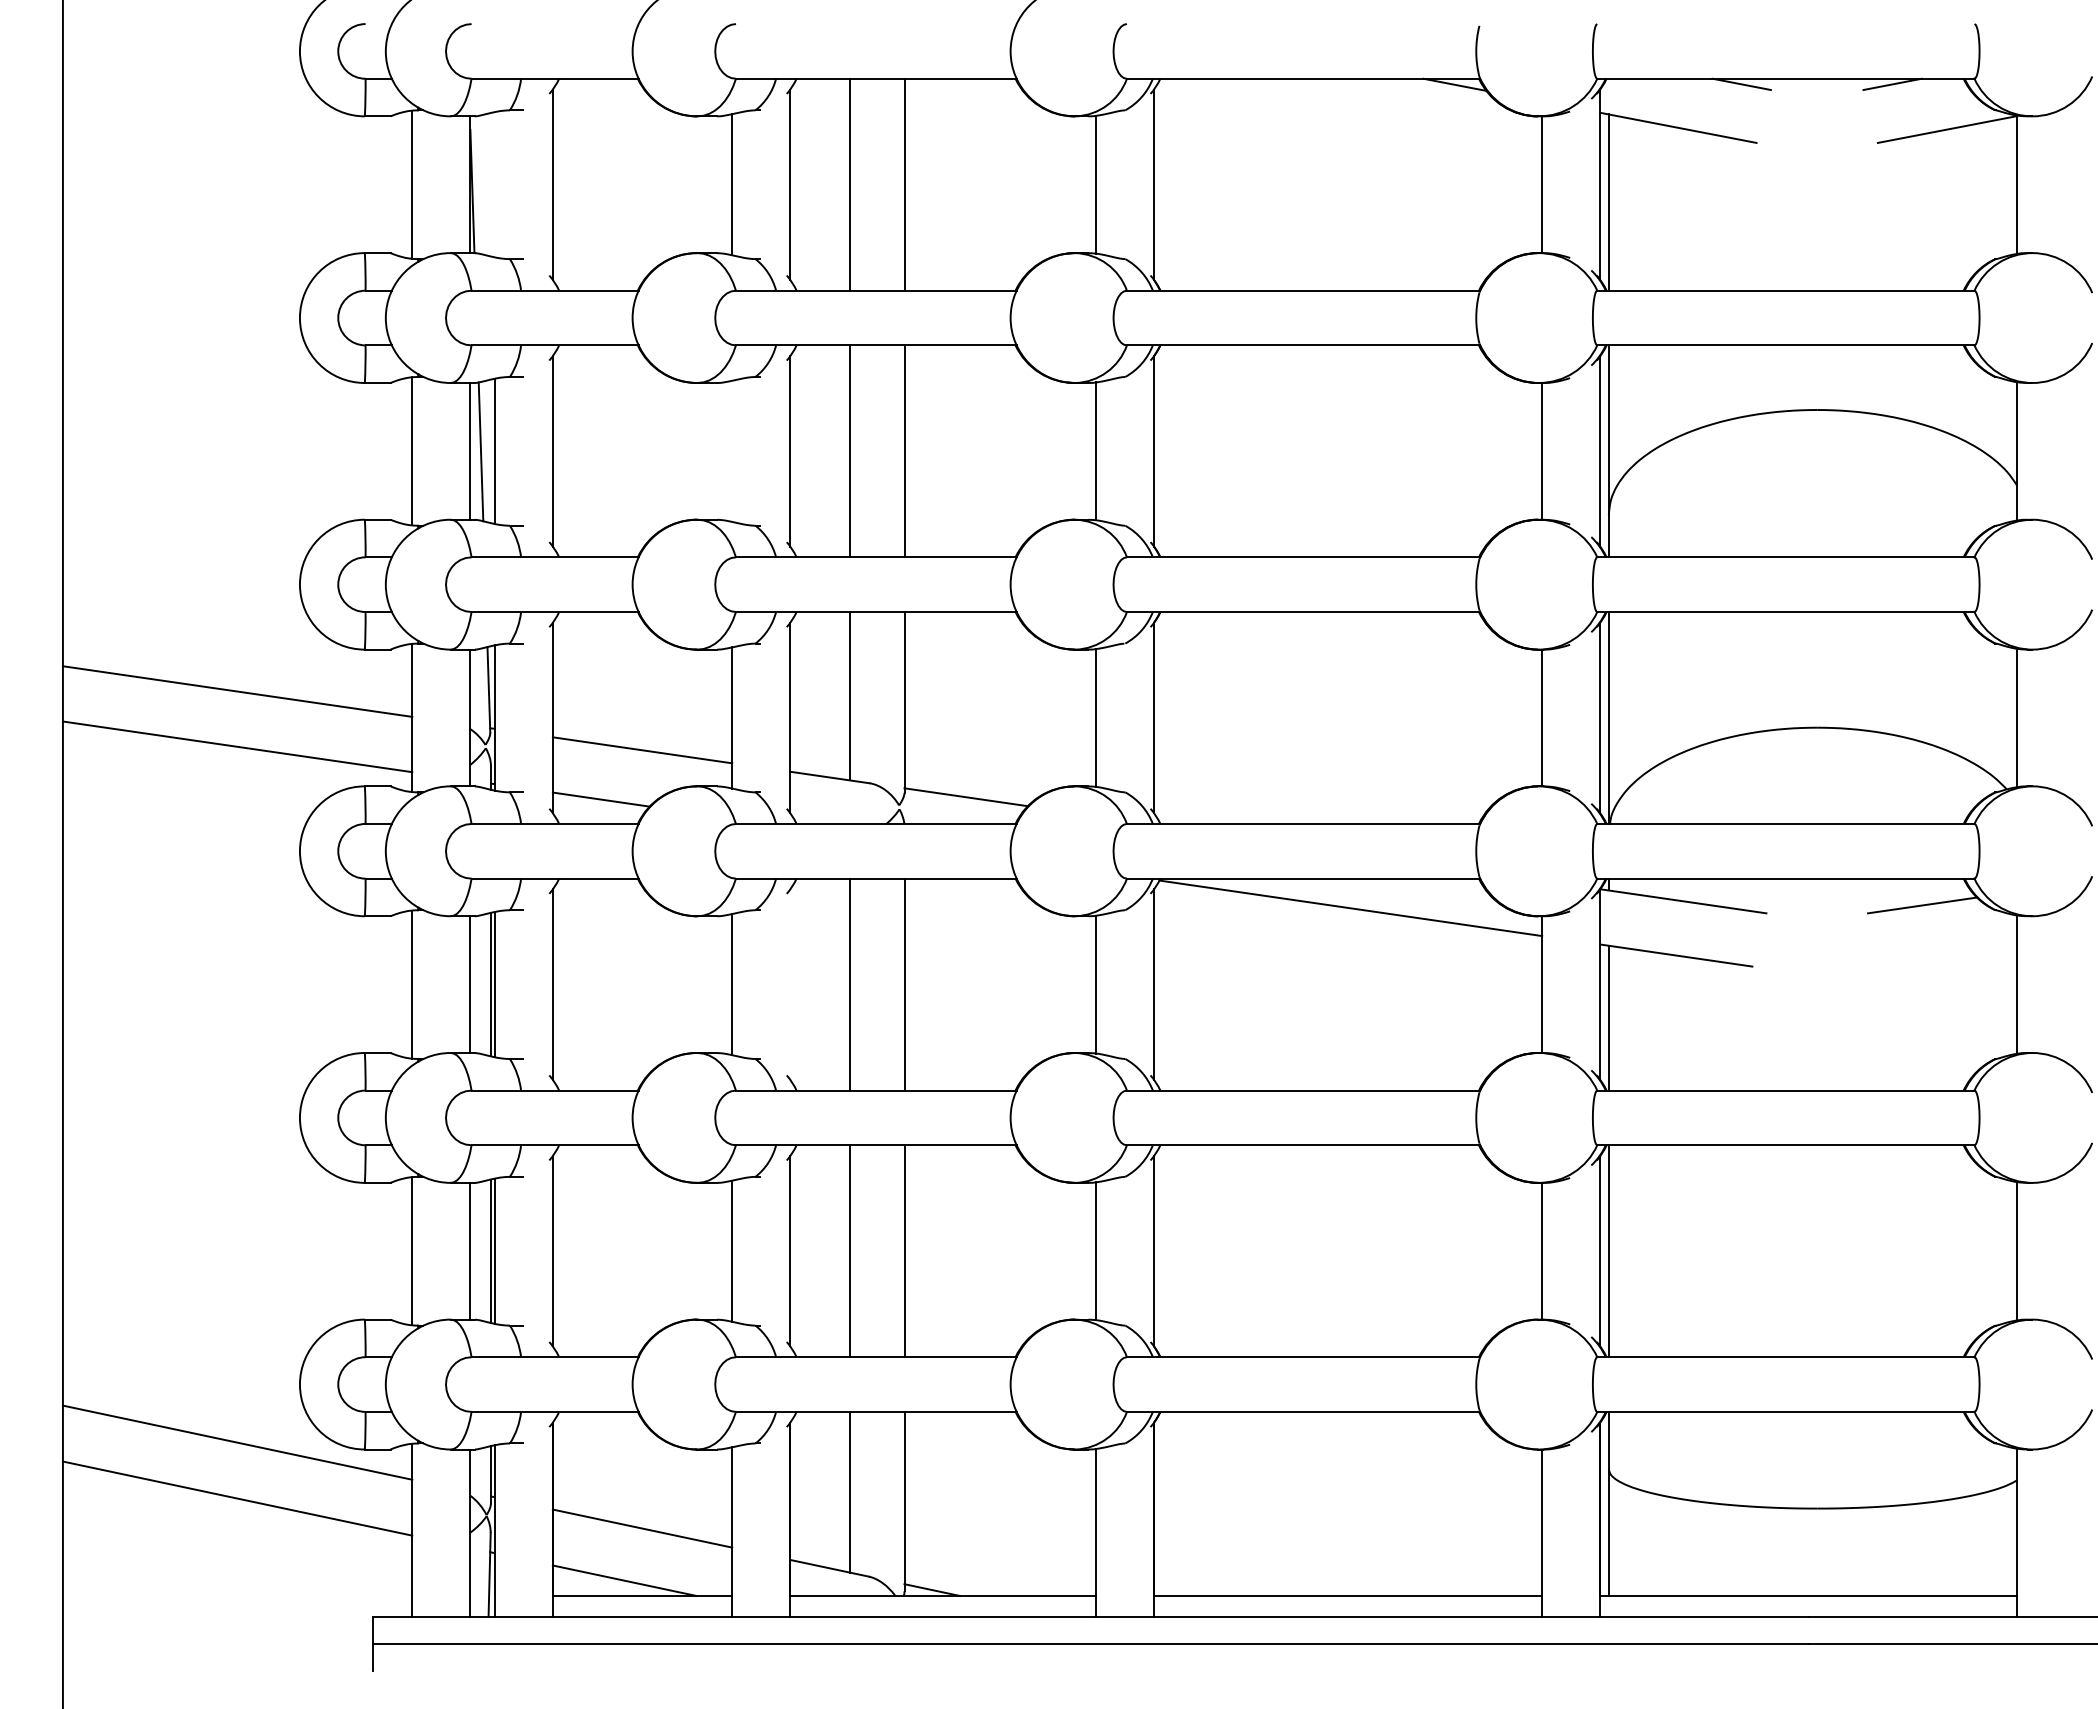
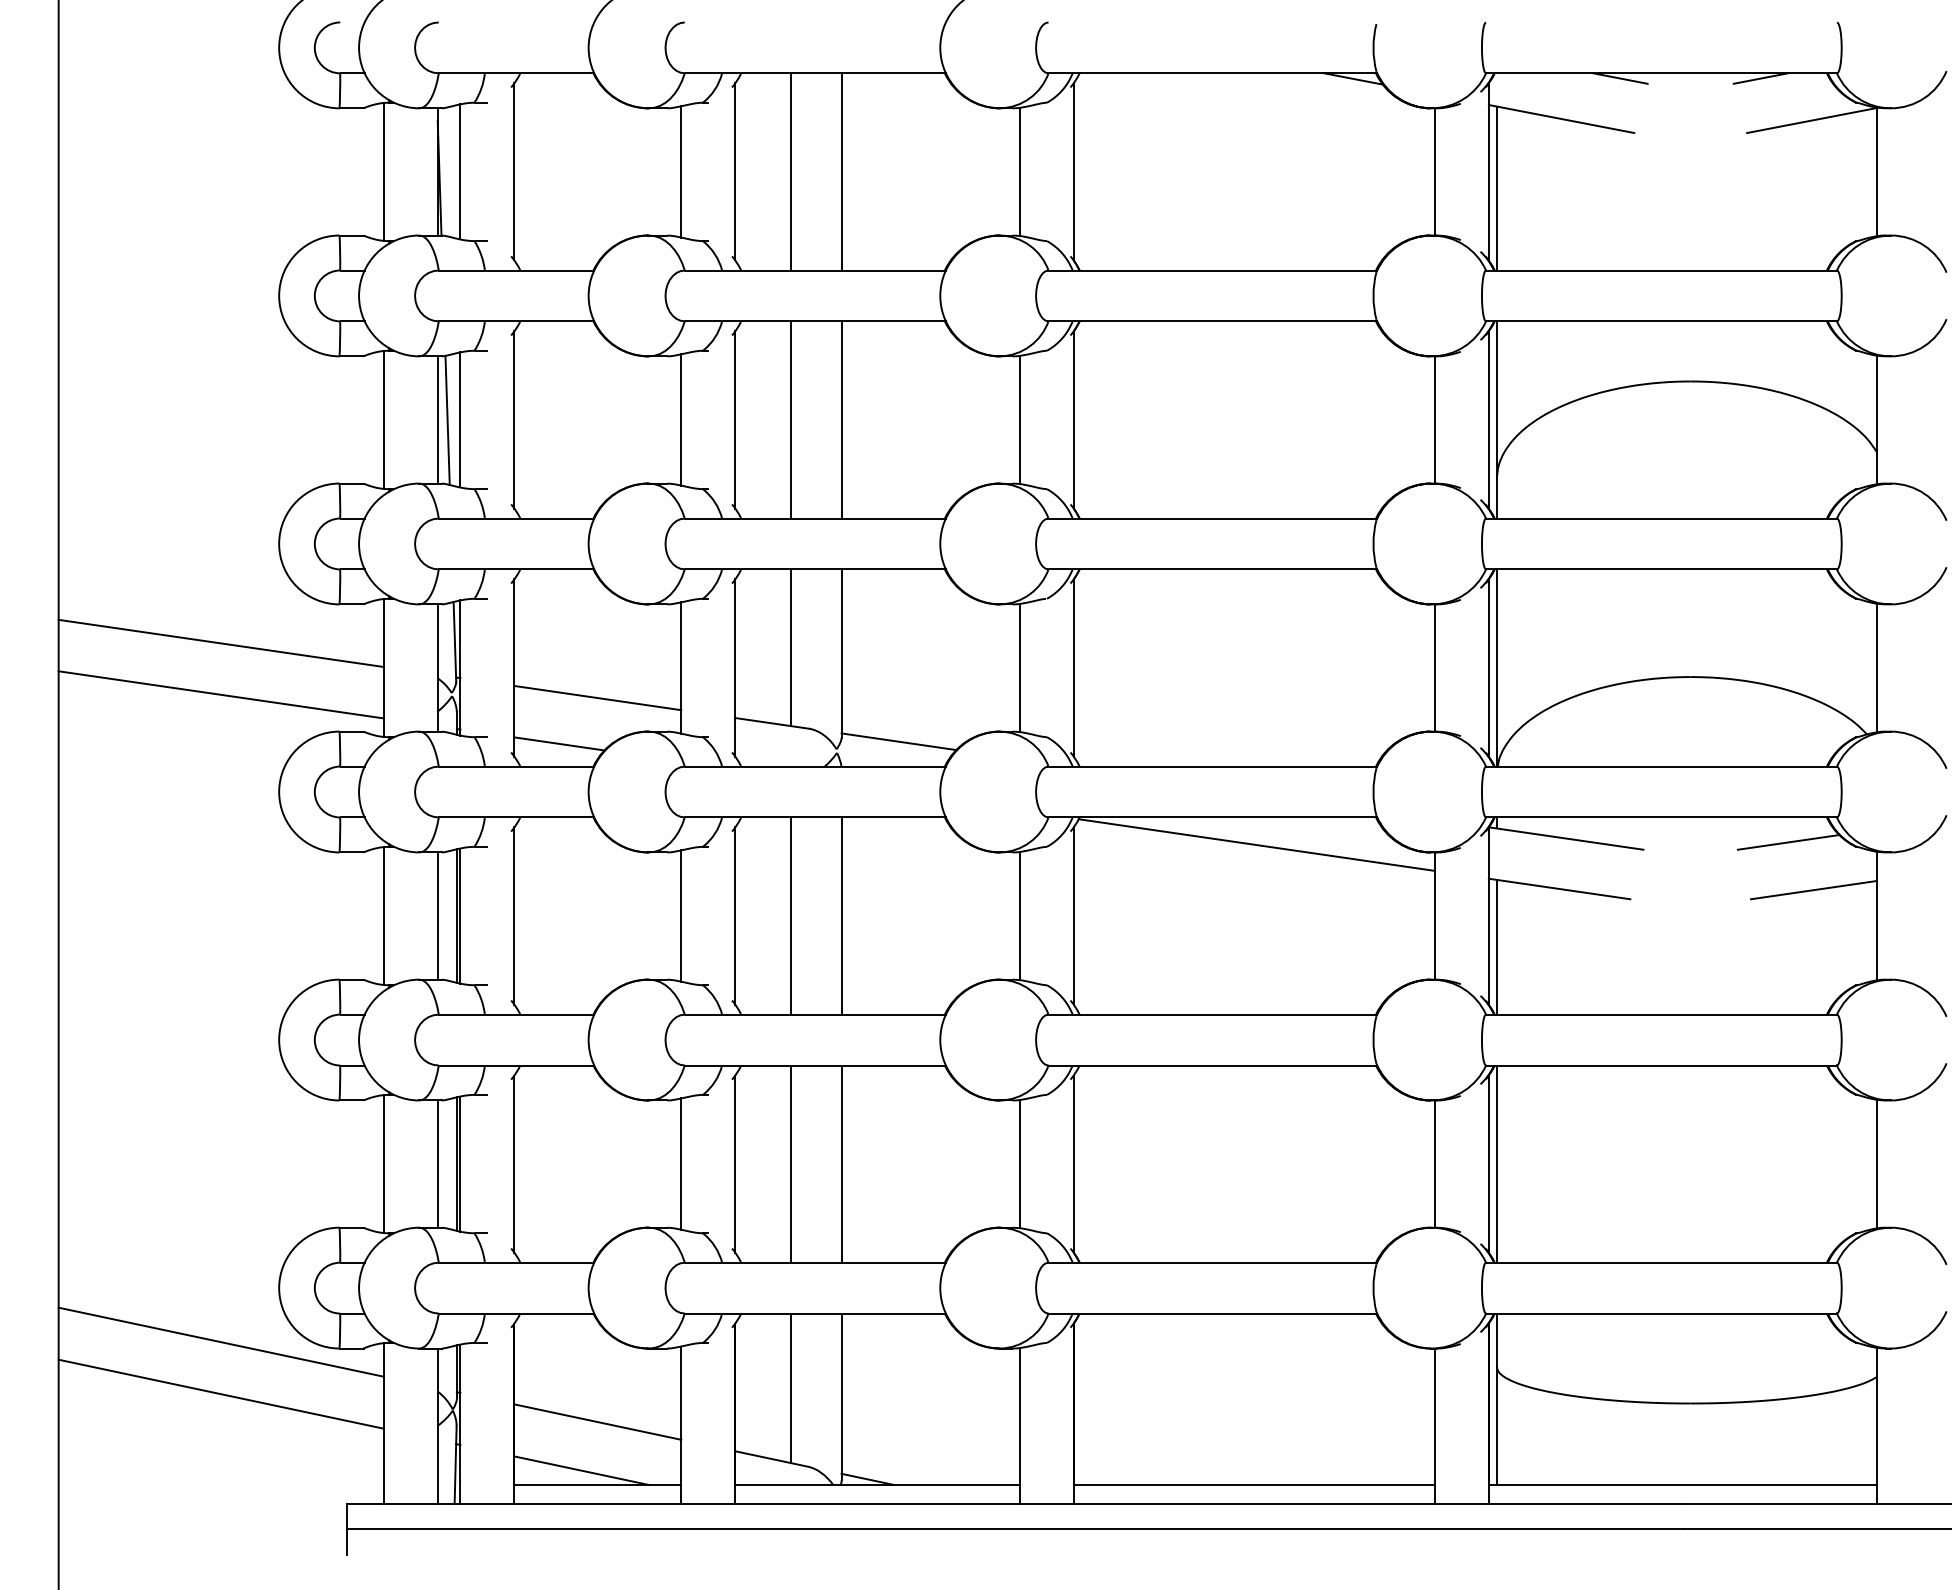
line: (494, 184) -> (460, 171), added
line: (732, 450) -> (681, 419), added
line: (1949, 956) -> (1813, 889), added
line: (790, 984) -> (735, 915), added

